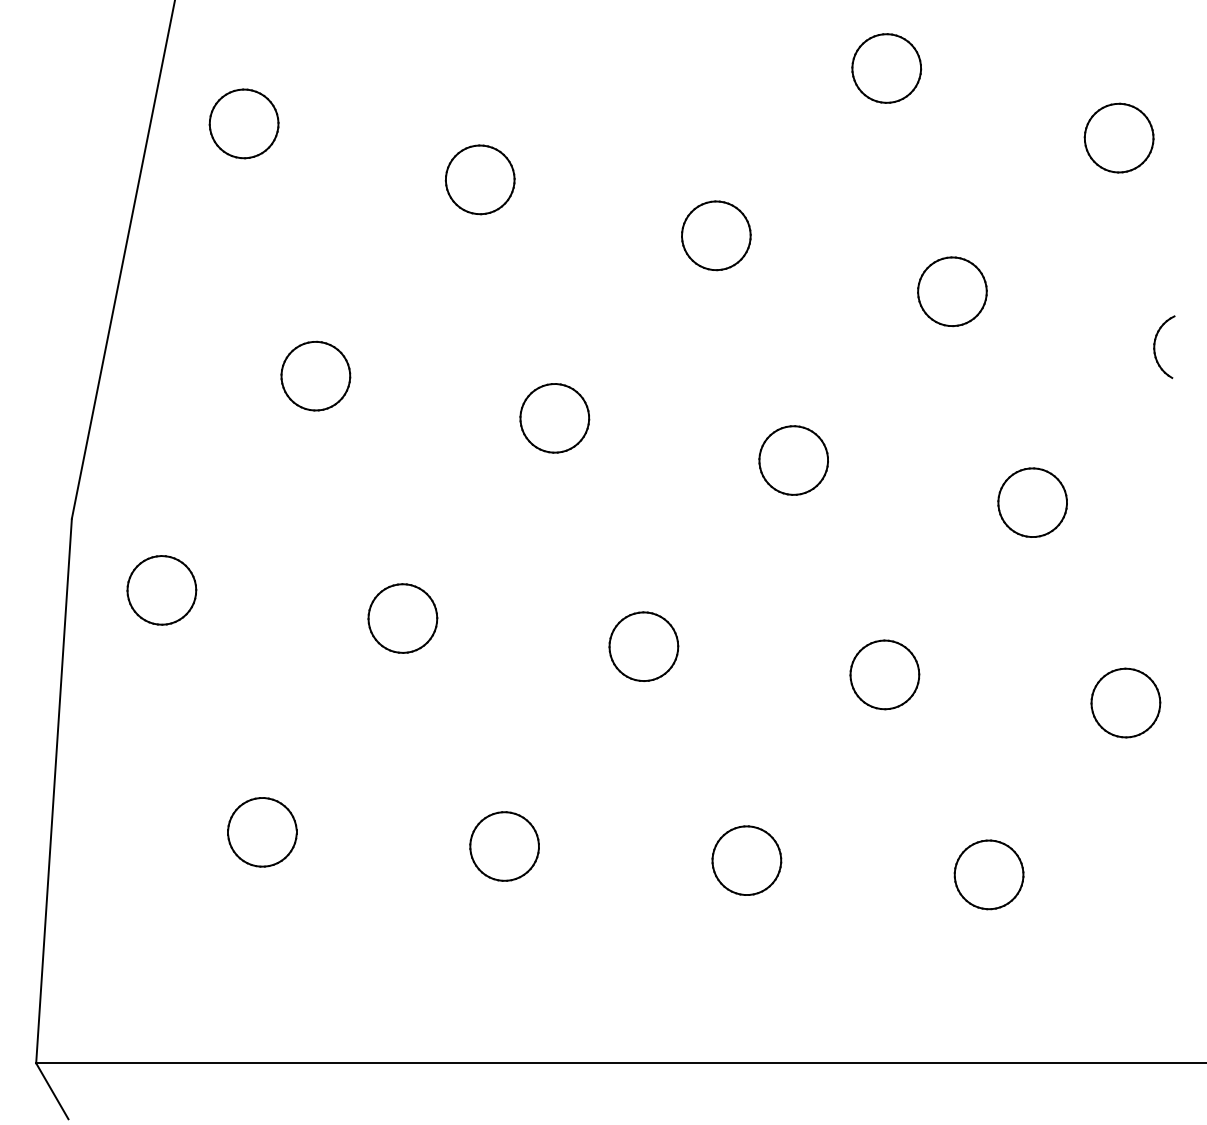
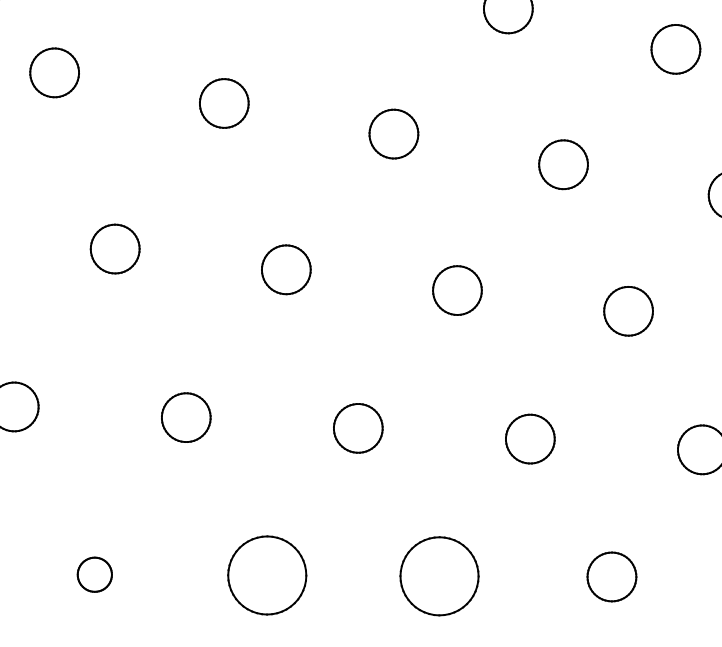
part: (262, 832) -> (94, 574), size x0.7
part: (504, 846) -> (267, 575), size x1.6
part: (746, 860) -> (439, 576), size x1.6

